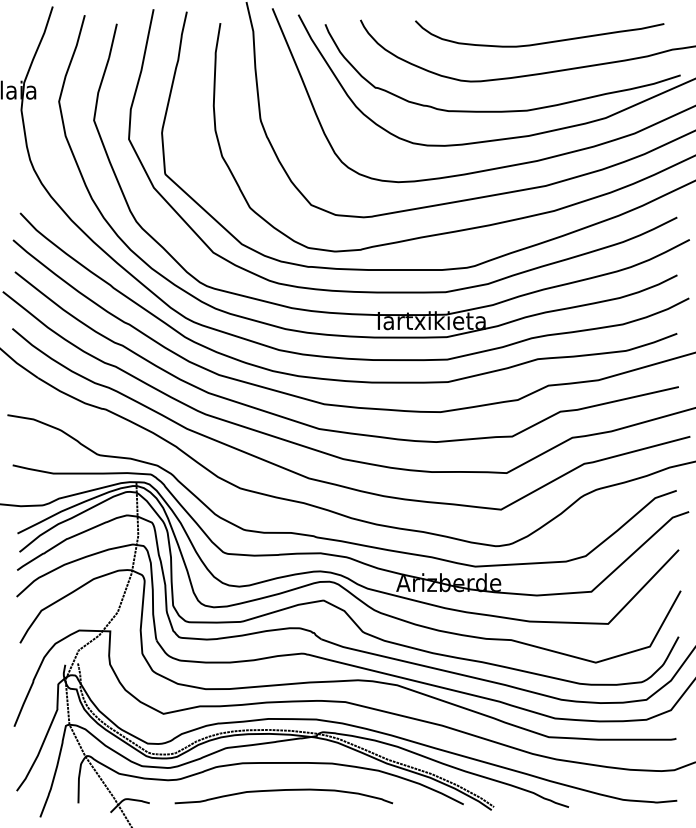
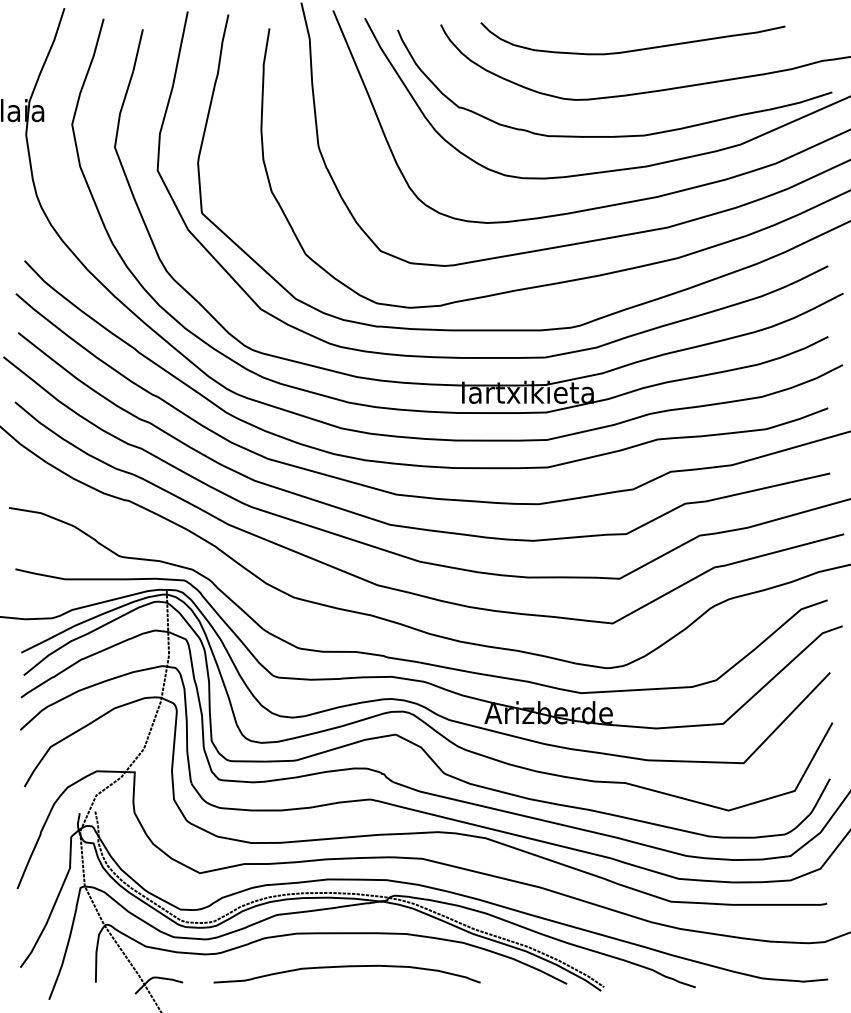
curve: (540, 42) -> (633, 49), moved

